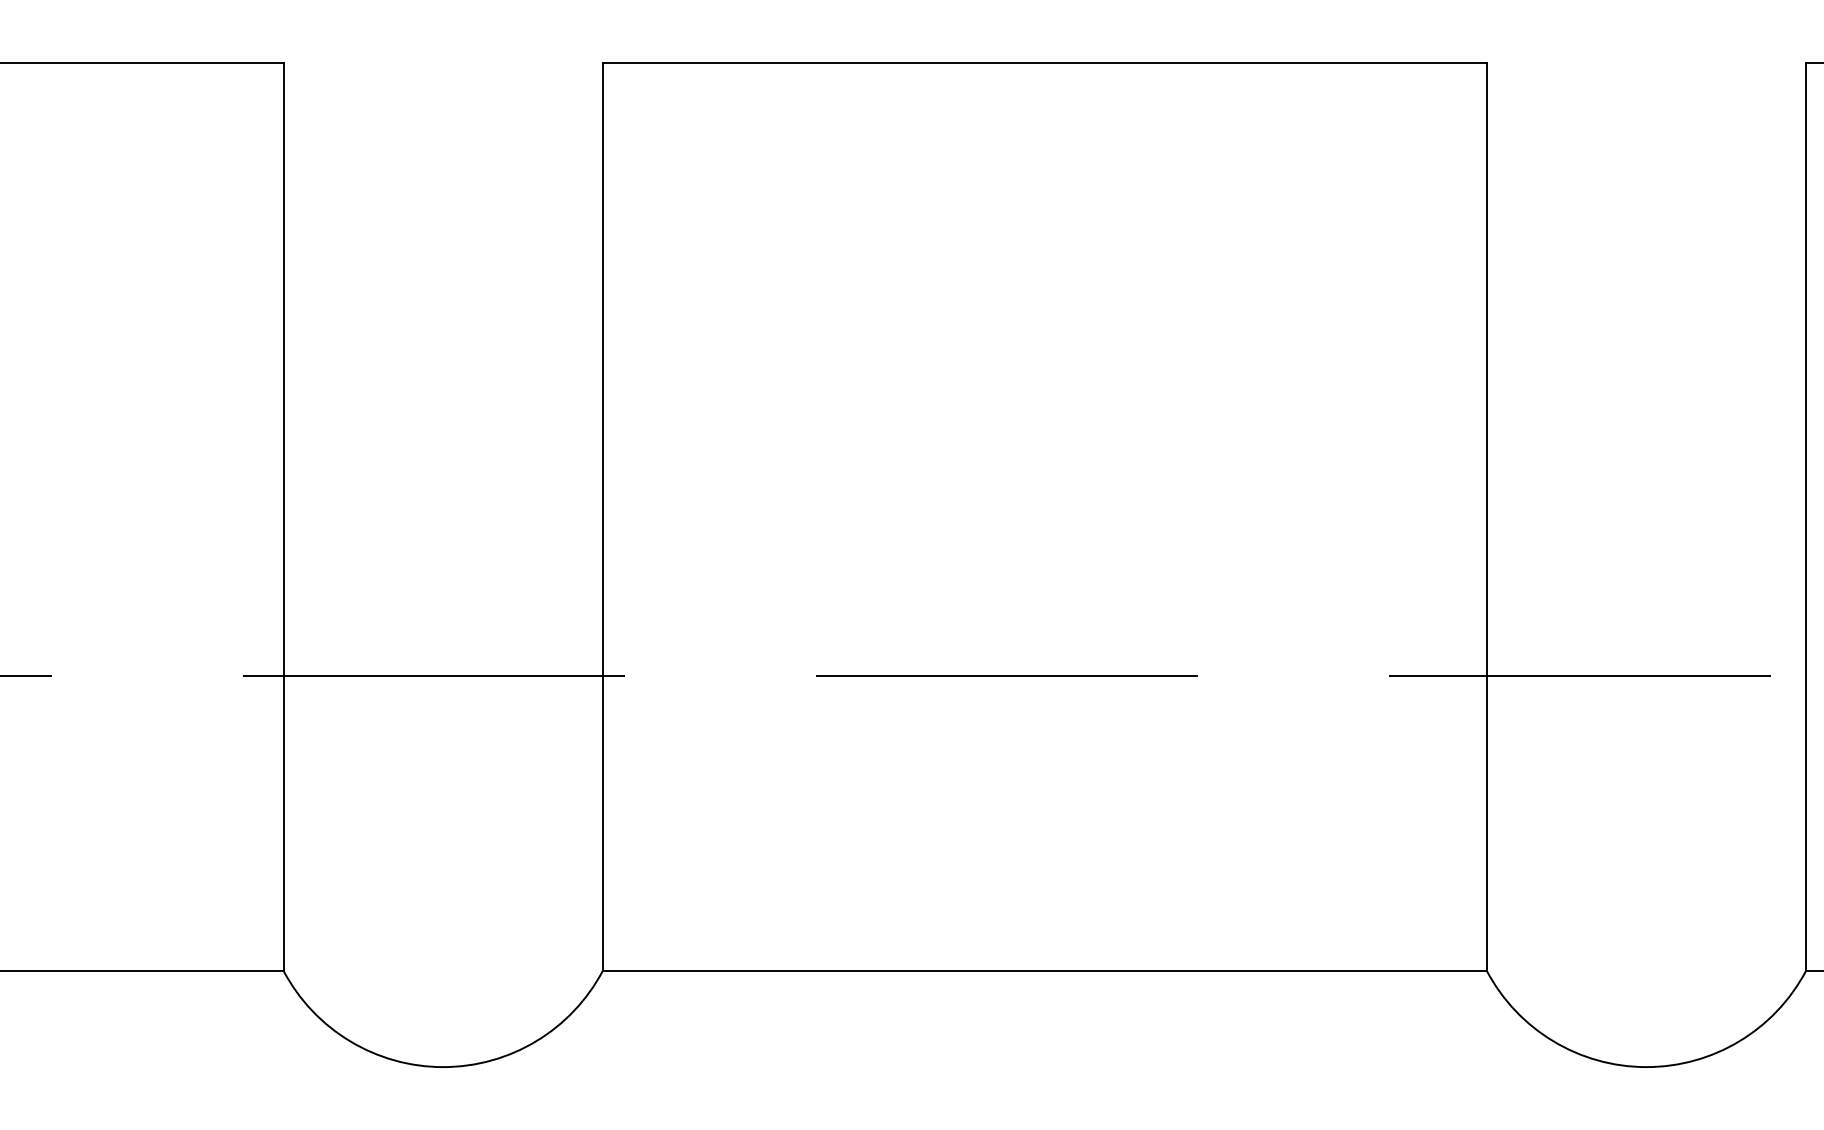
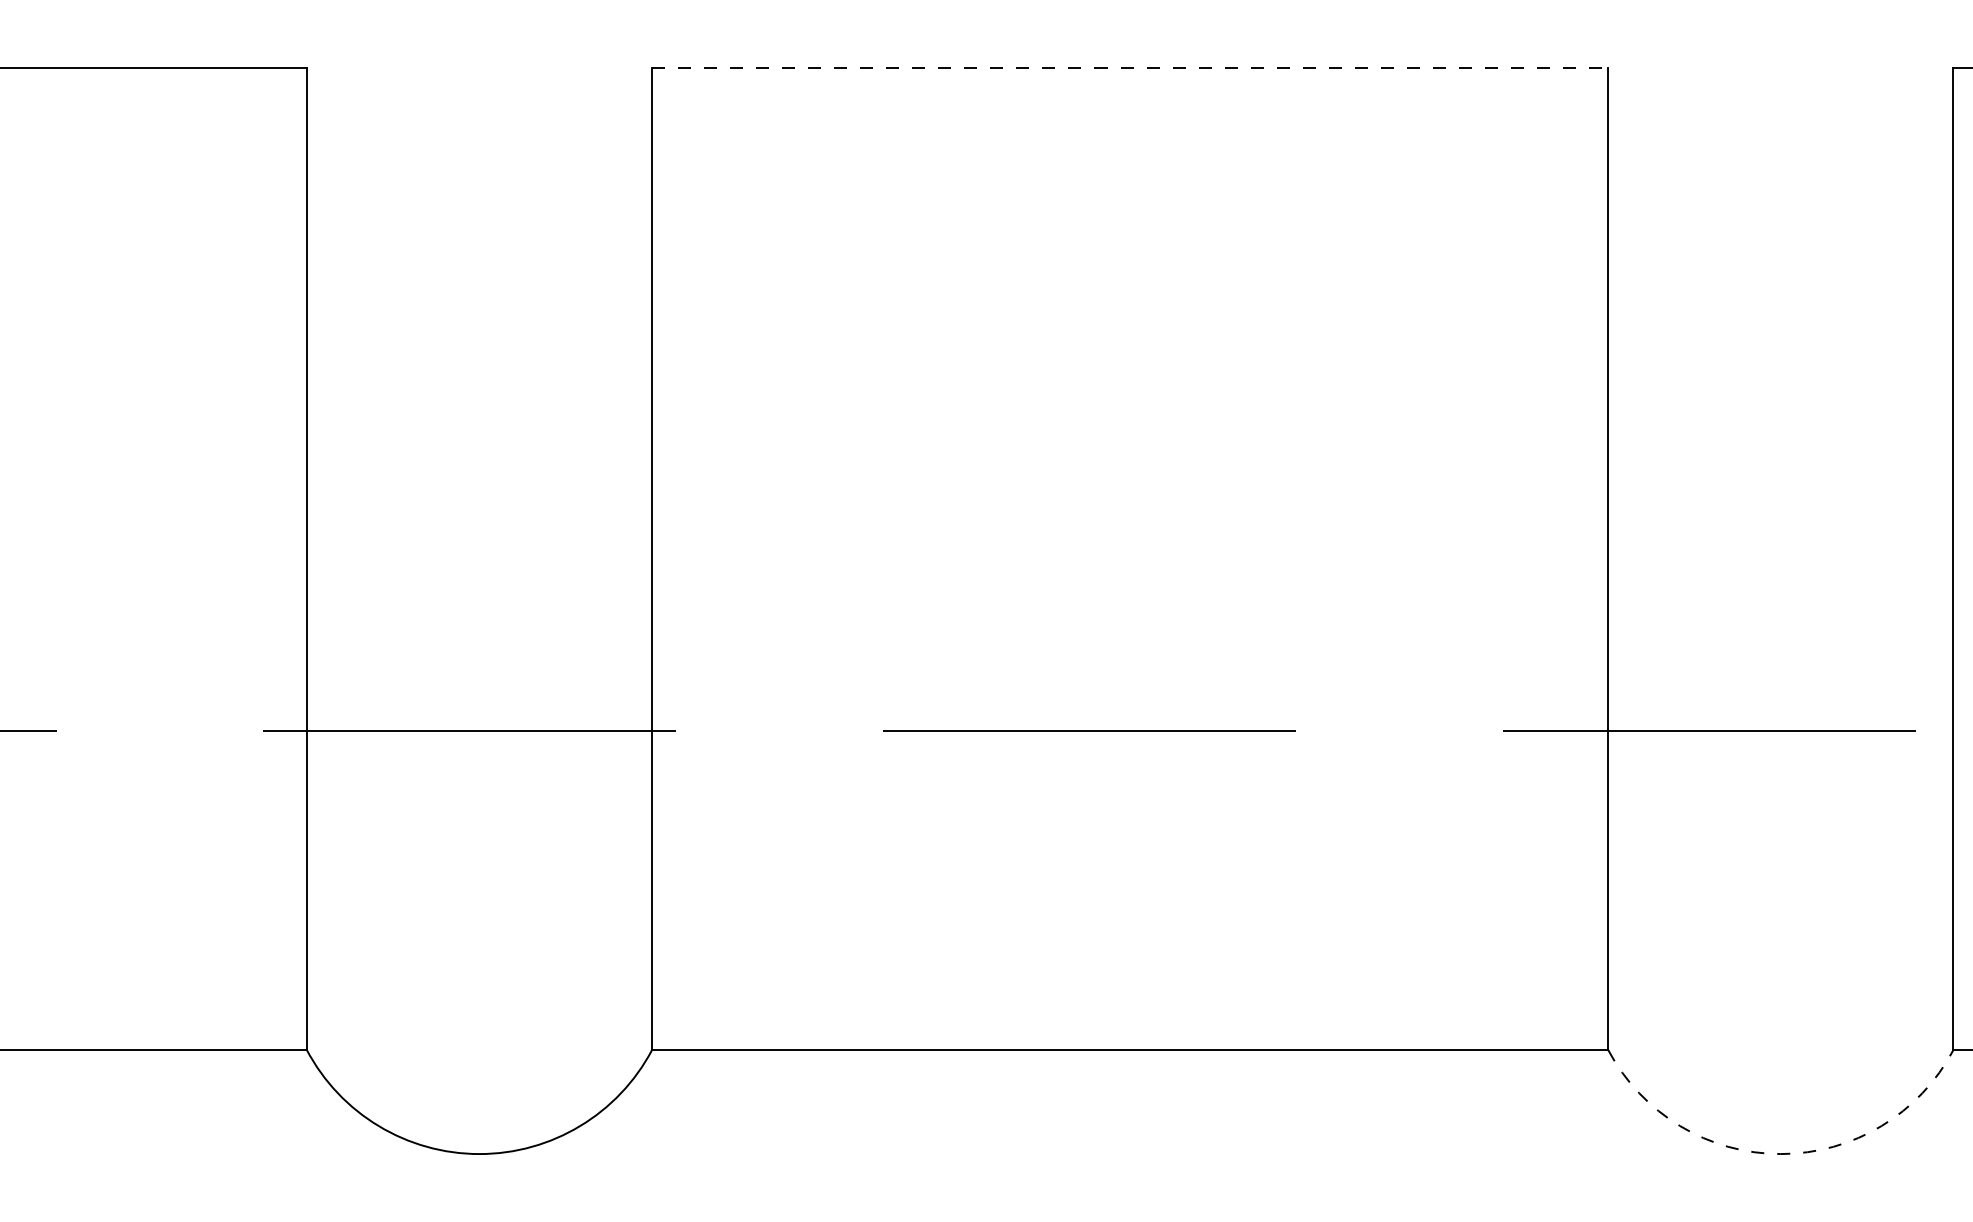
line: (1045, 62) -> (1130, 67), solid -> dashed
arc: (1646, 1067) -> (1780, 1154), solid -> dashed

